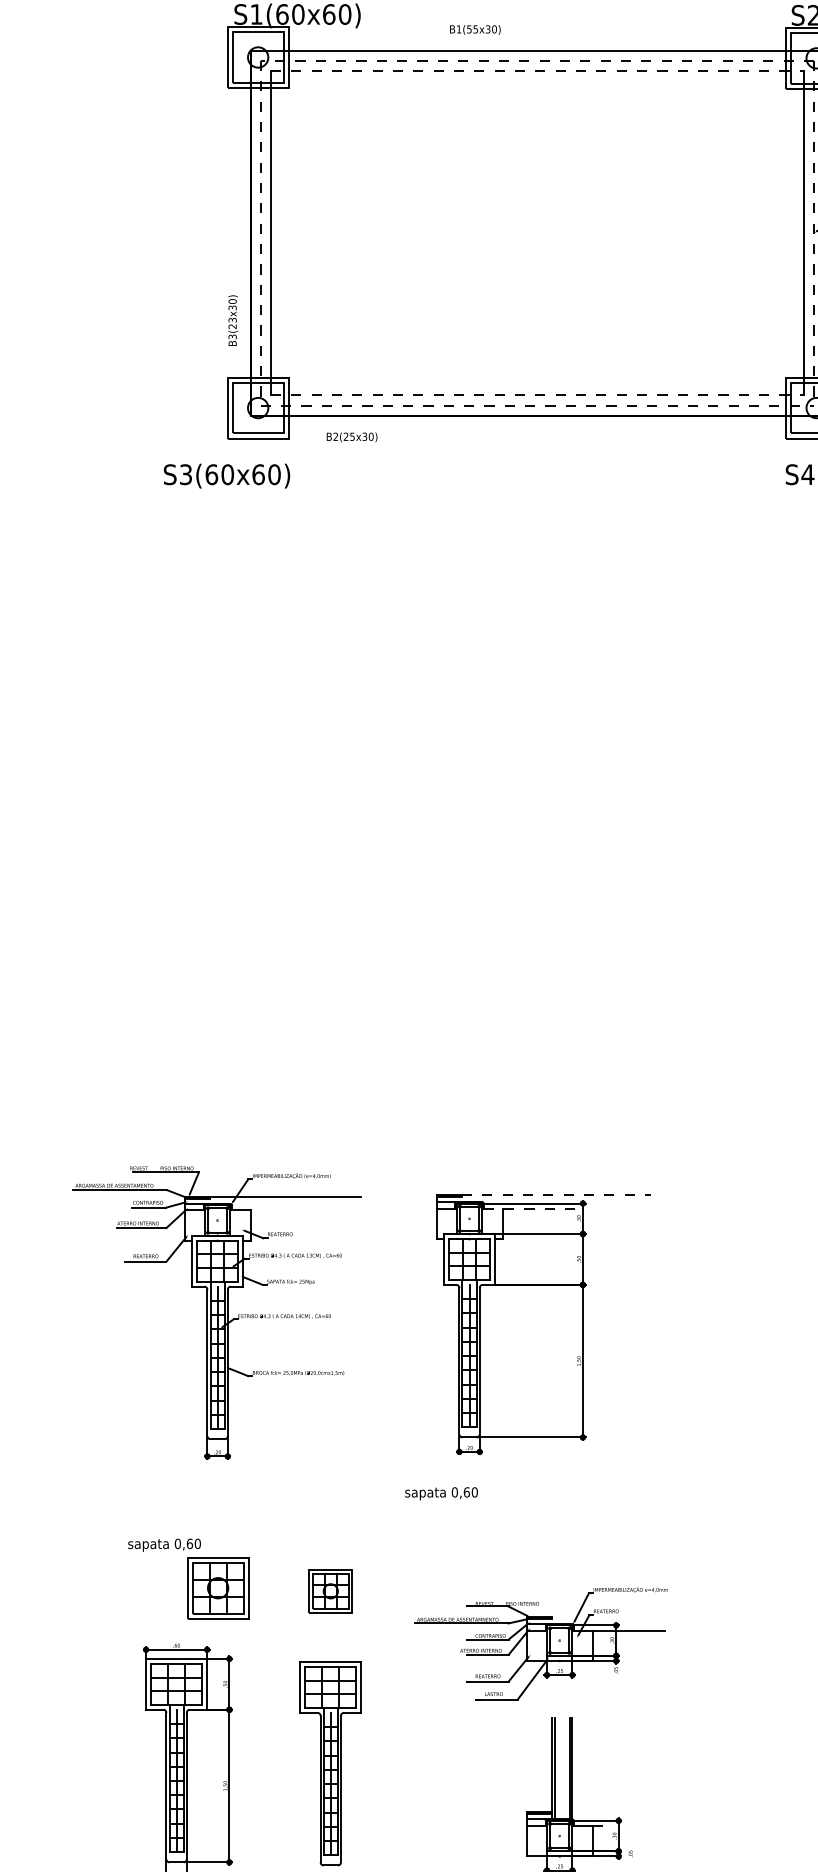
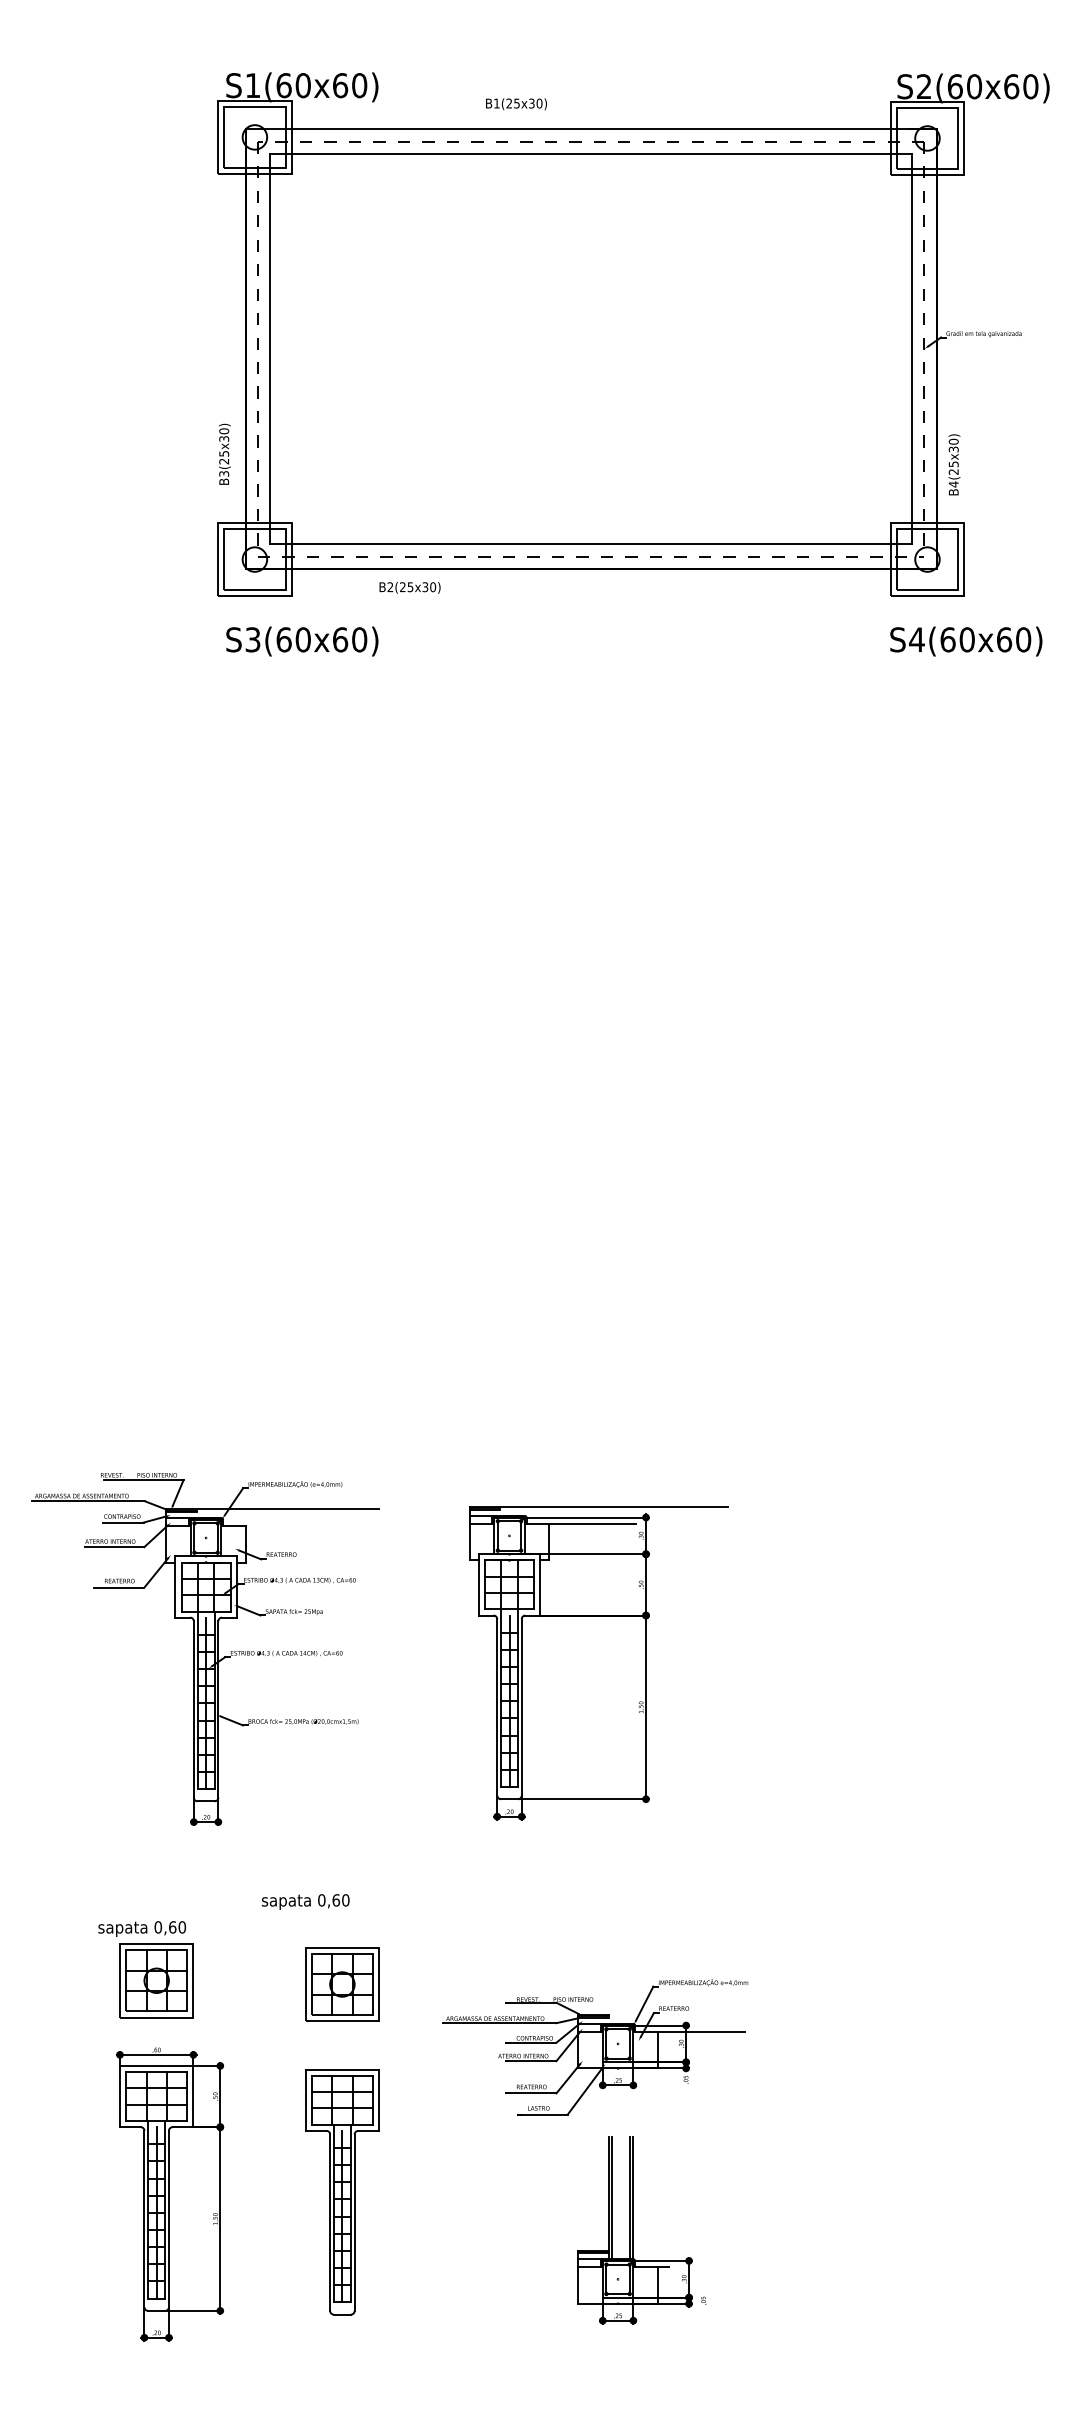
text: (469, 29) -> (509, 103), B1(55x30) -> B1(25x30)
line: (537, 70) -> (591, 153), dashed -> solid
text: (232, 319) -> (223, 453), B3(23x30) -> B3(25x30)
line: (537, 395) -> (591, 544), dashed -> solid
text: (351, 437) -> (409, 587), moved
text: (227, 476) -> (302, 641), moved
line: (556, 1195) -> (614, 1507), dashed -> solid
line: (529, 1208) -> (581, 1523), dashed -> solid
text: (441, 1493) -> (305, 1901), moved
part: (217, 1587) -> (156, 1980), moved
part: (330, 1591) -> (342, 1984), size x1.43

